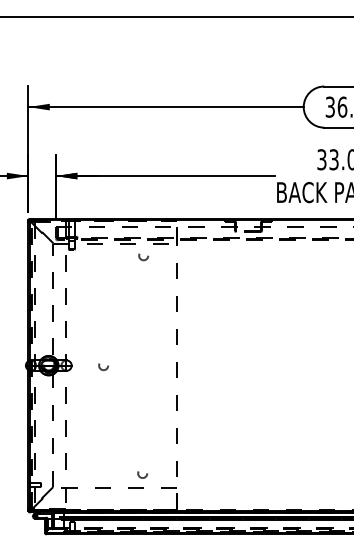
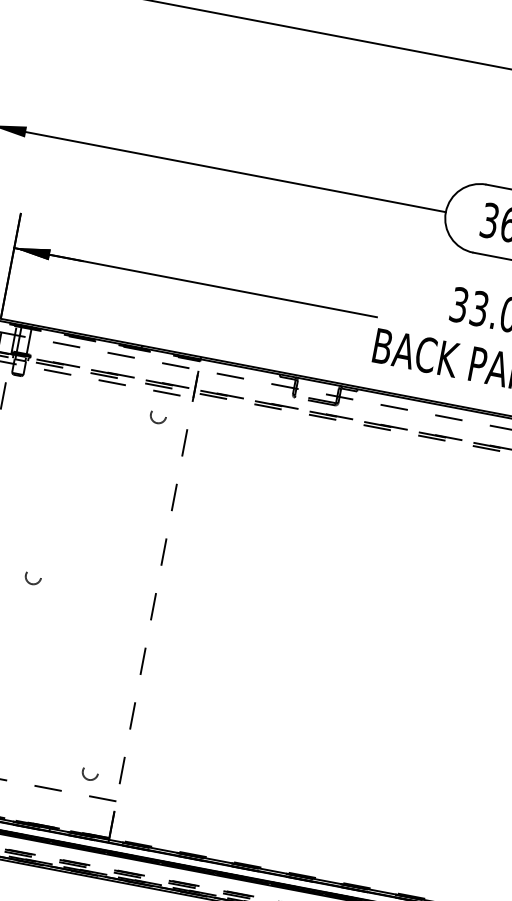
circle: (143, 257) -> (157, 418), moved
circle: (142, 474) -> (89, 773), moved

